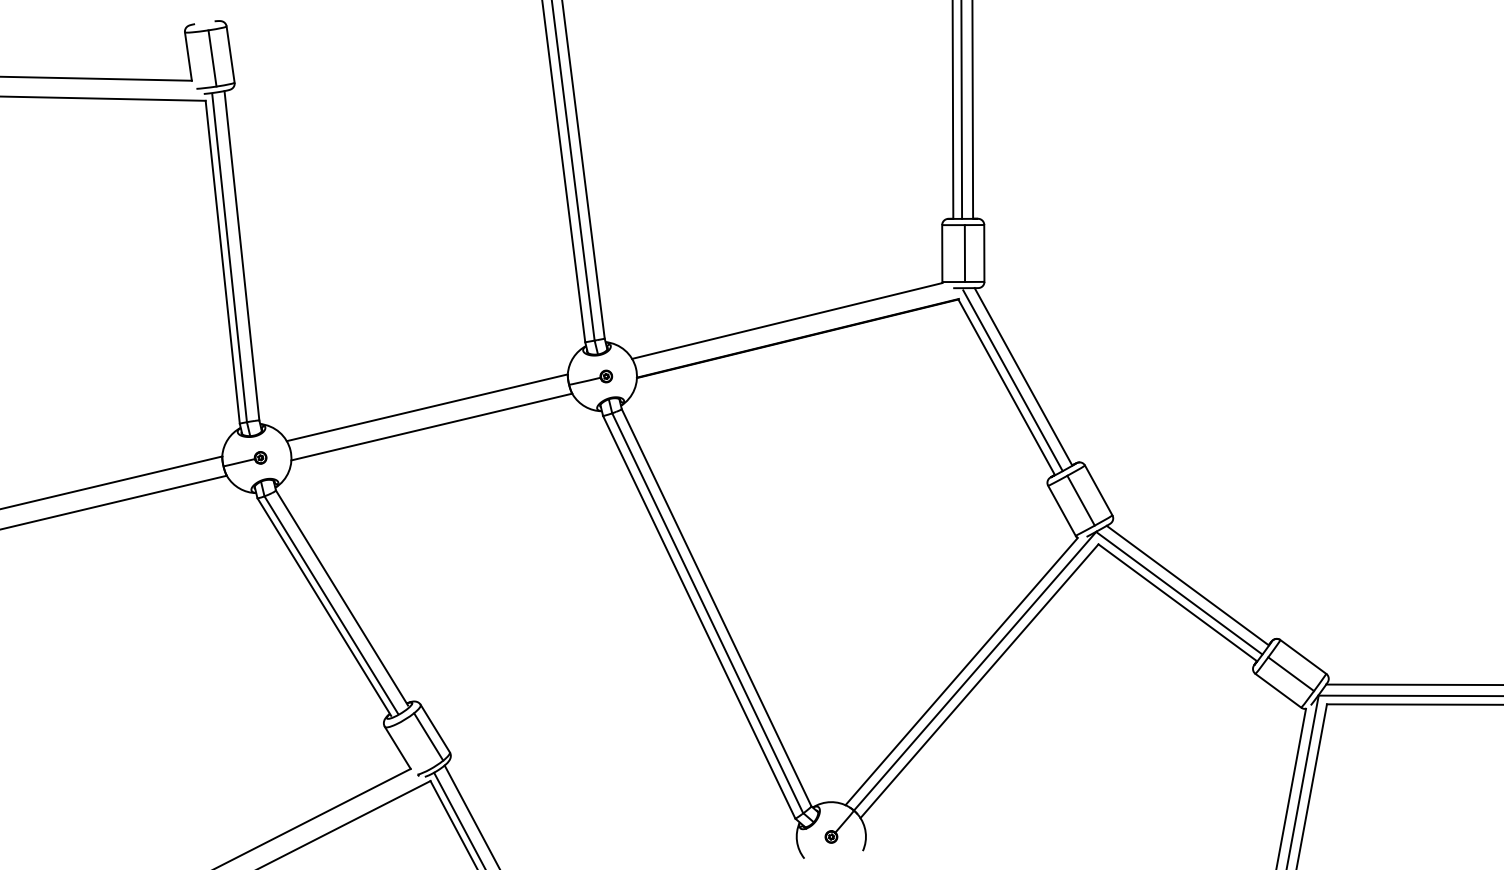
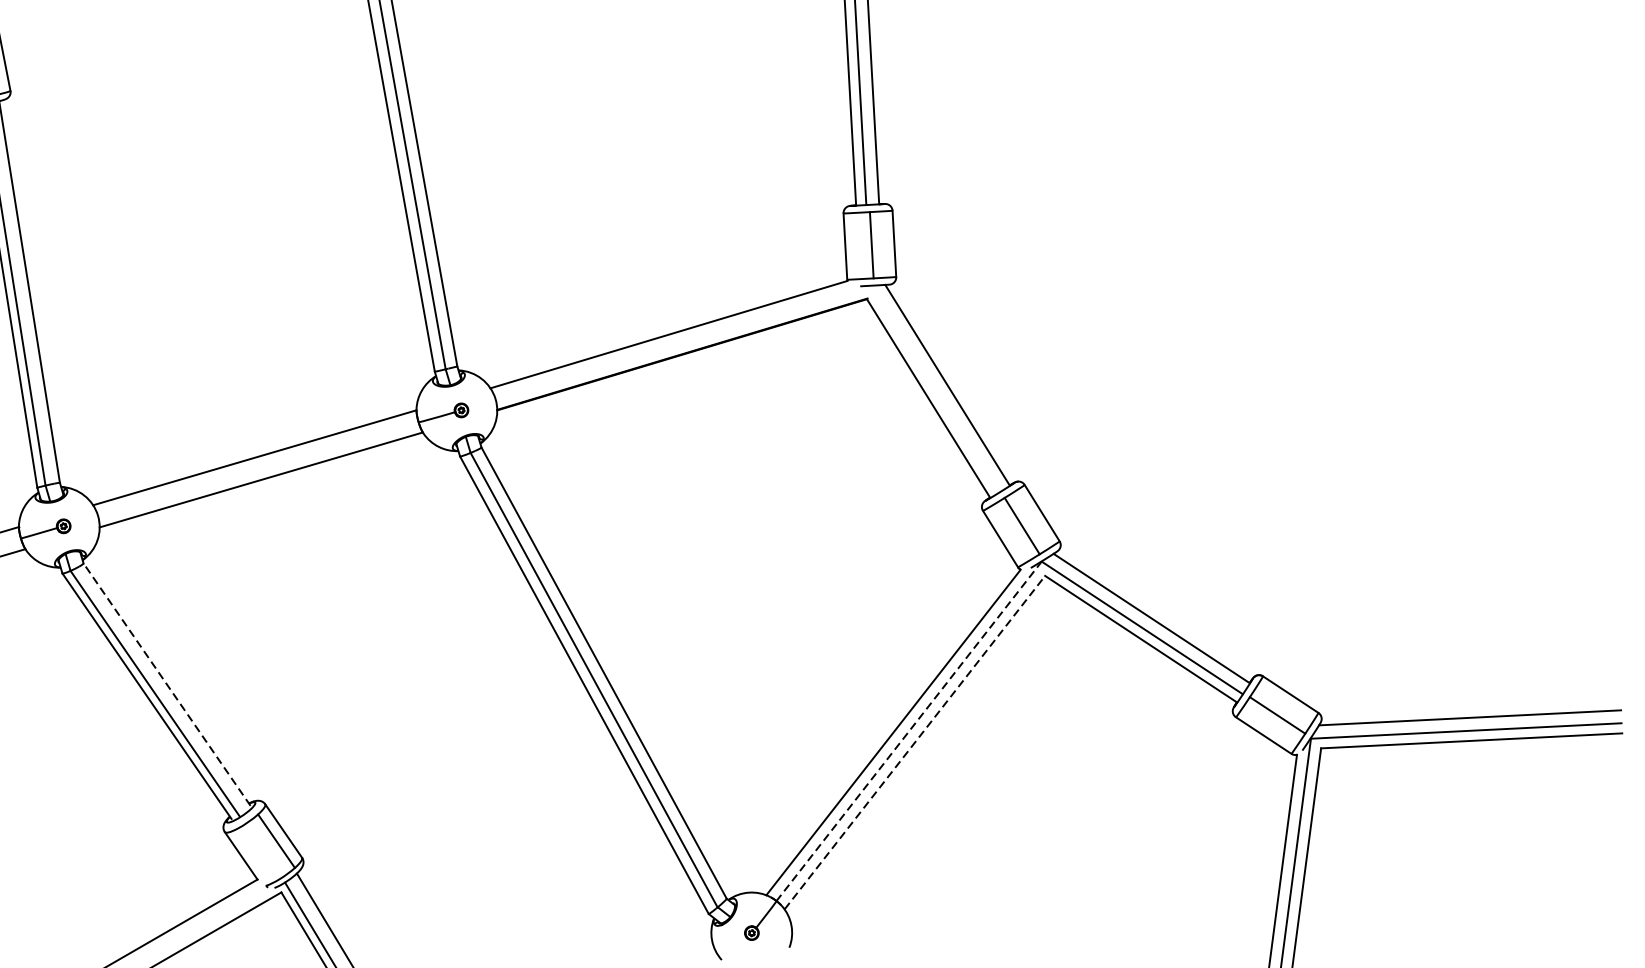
line: (1012, 380) -> (934, 390), removed
line: (341, 597) -> (166, 684), solid -> dashed
line: (975, 671) -> (909, 731), solid -> dashed
line: (979, 680) -> (914, 741), solid -> dashed

